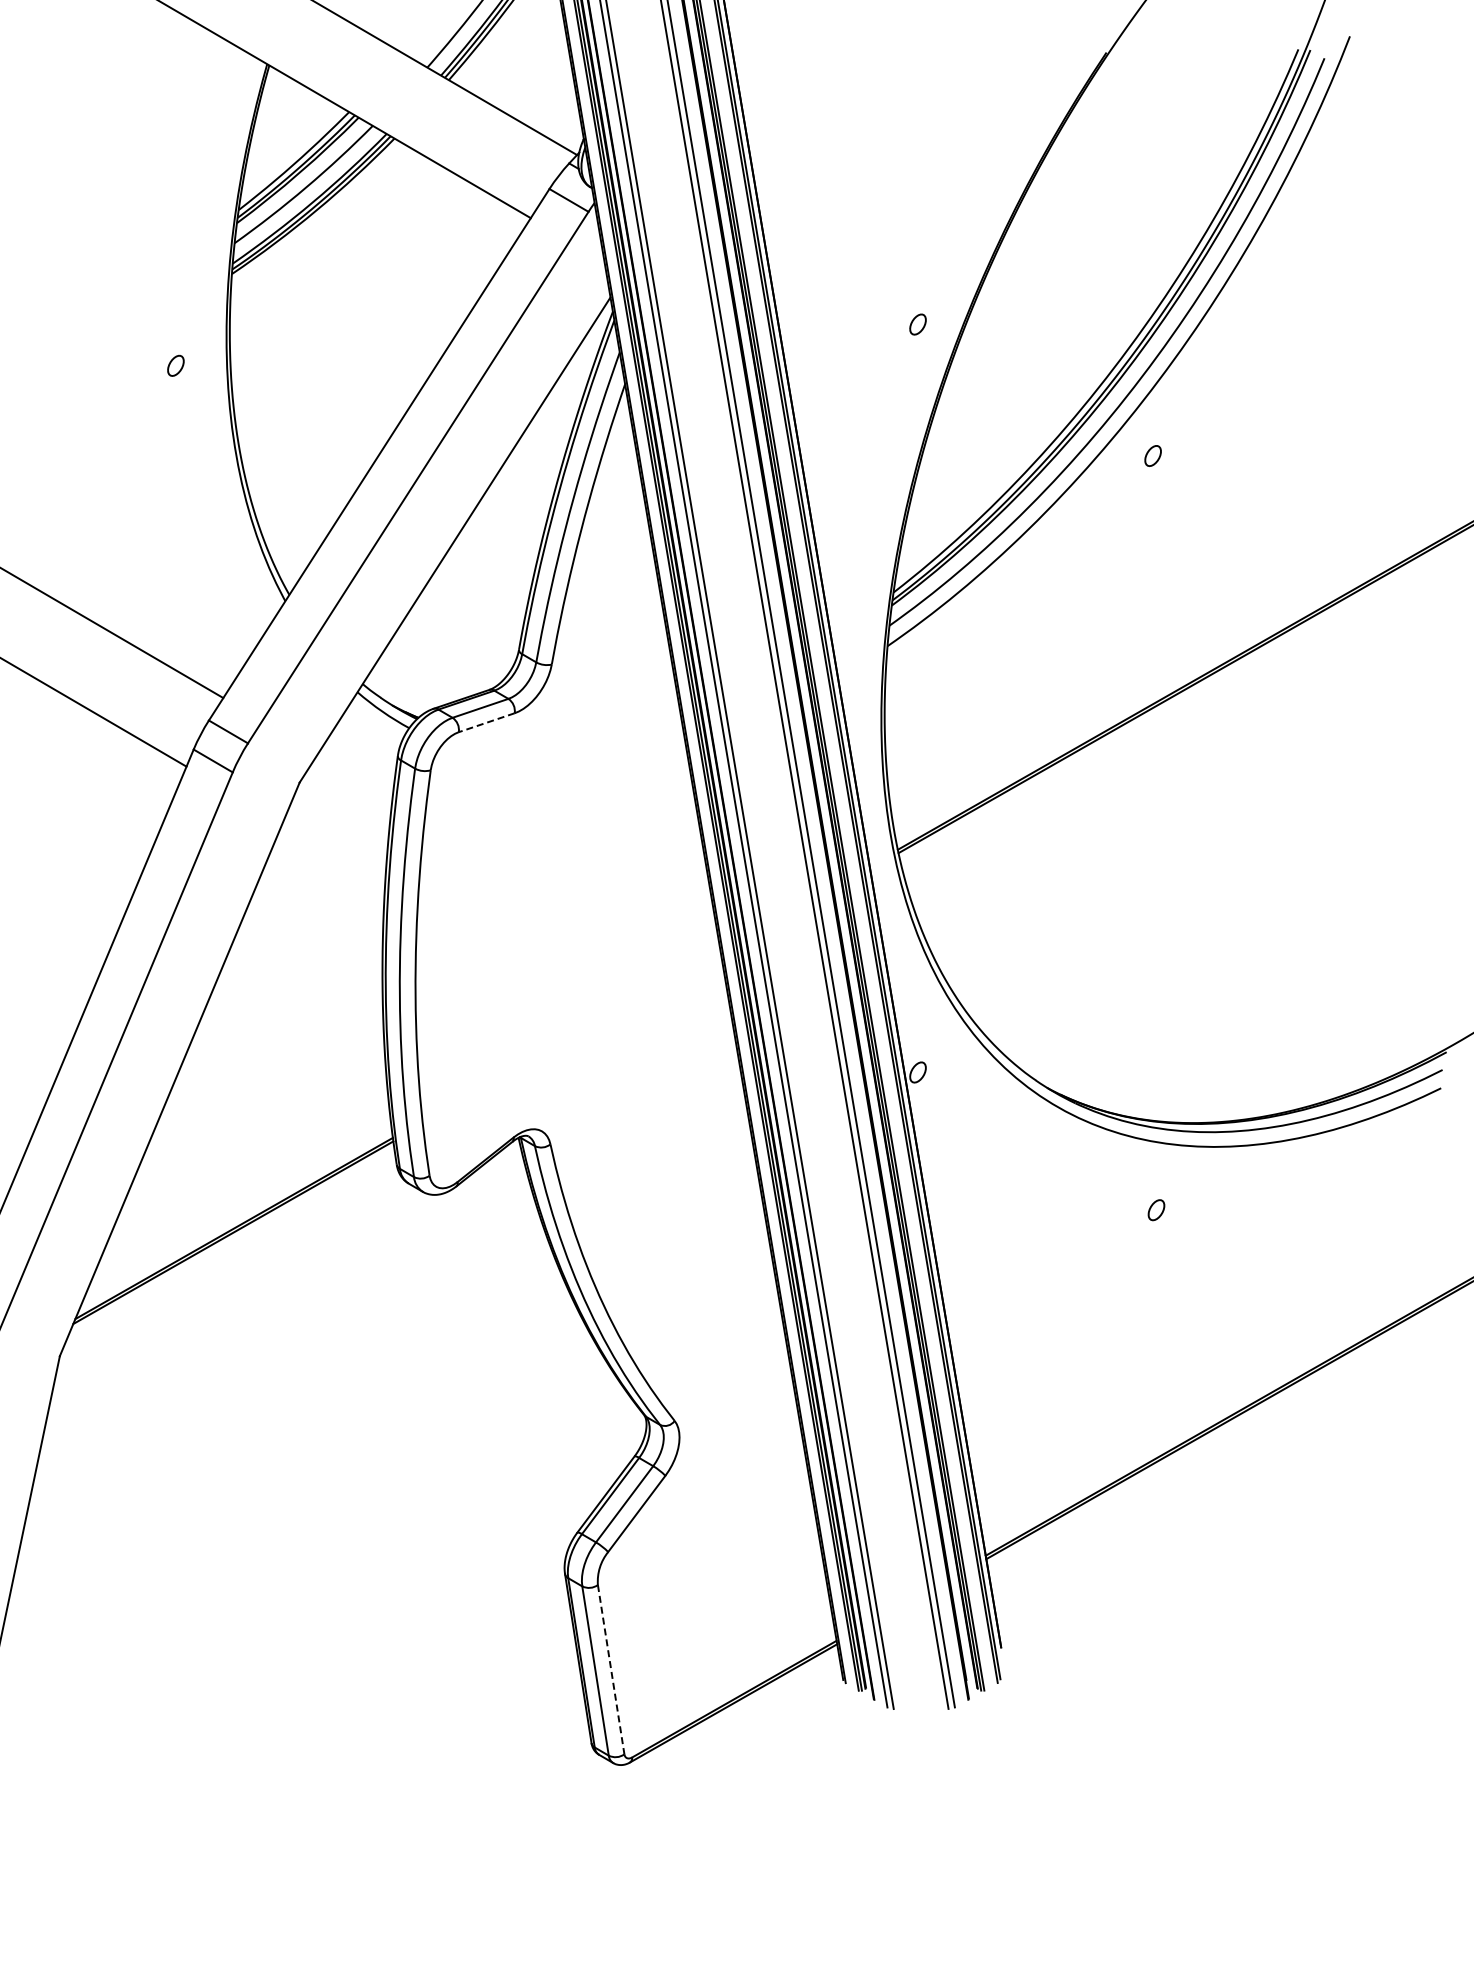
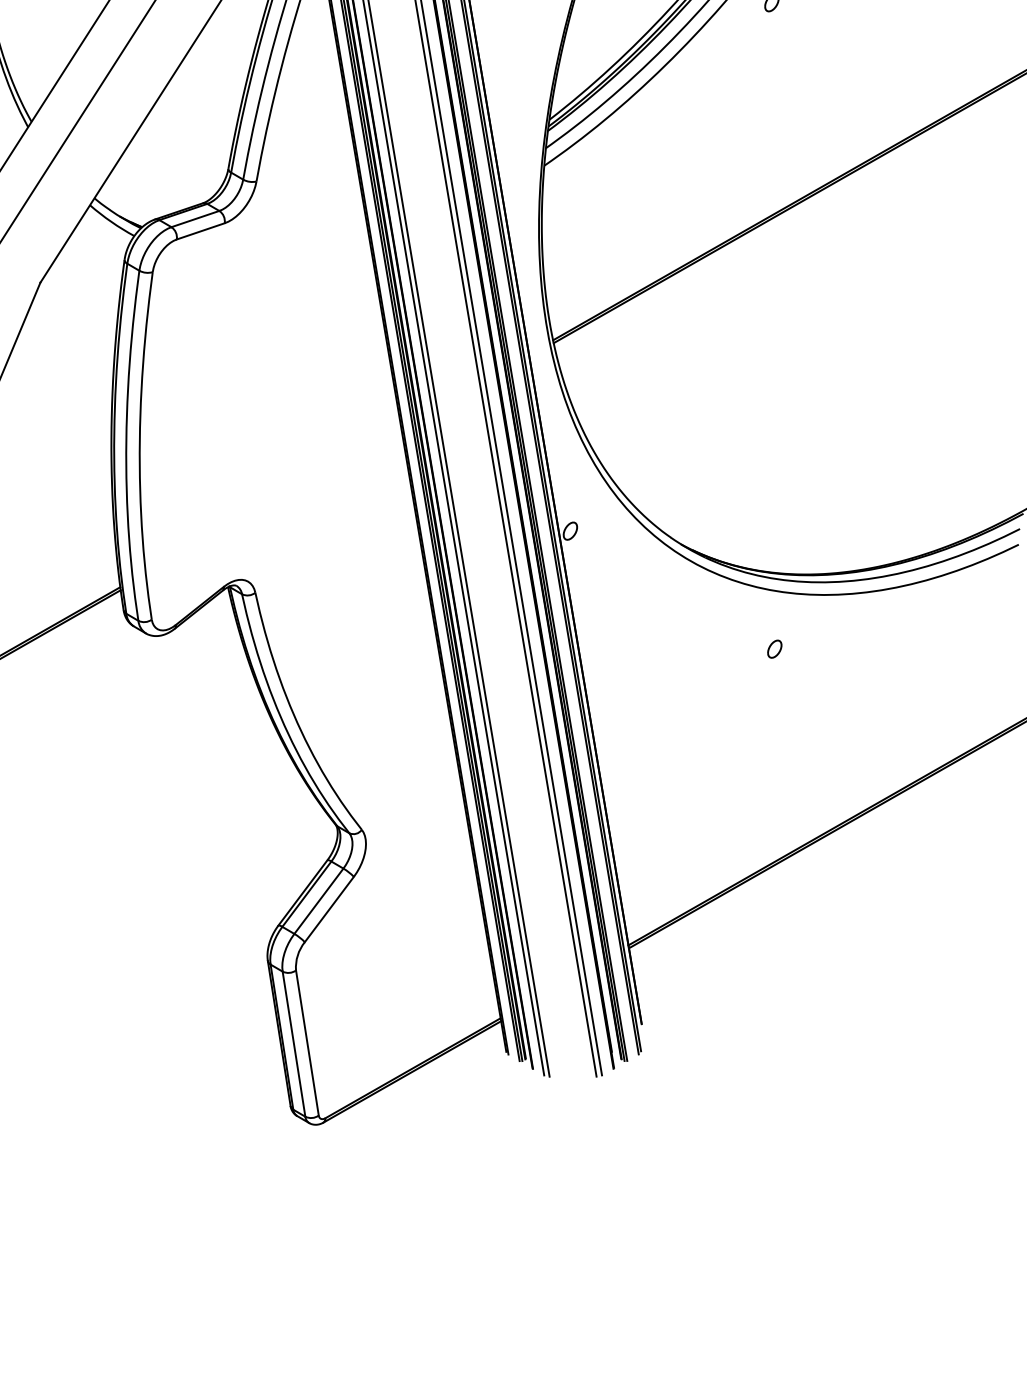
line: (486, 722) -> (200, 231), dashed -> solid
line: (611, 1669) -> (307, 1042), dashed -> solid

